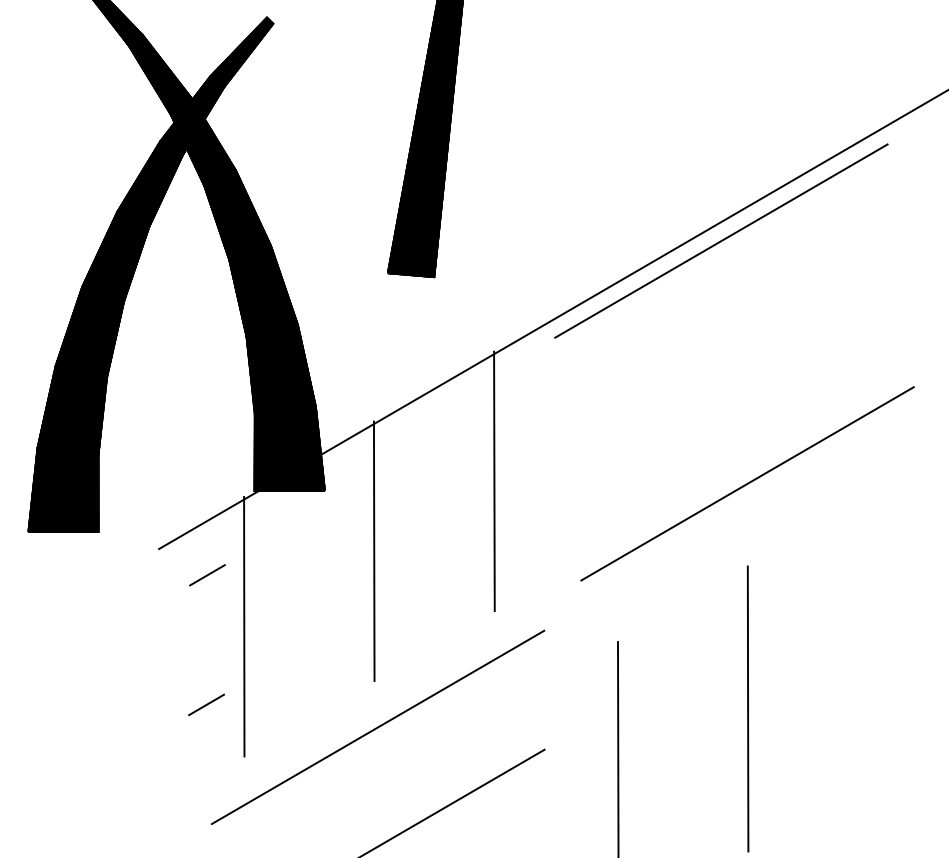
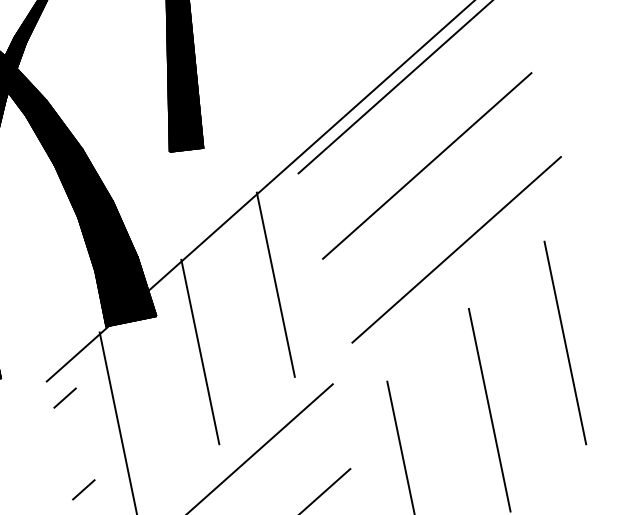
line: (730, 362) -> (426, 165), added
line: (207, 575) -> (65, 398), moved
line: (868, 638) -> (565, 342), added
line: (206, 704) -> (83, 489), moved

